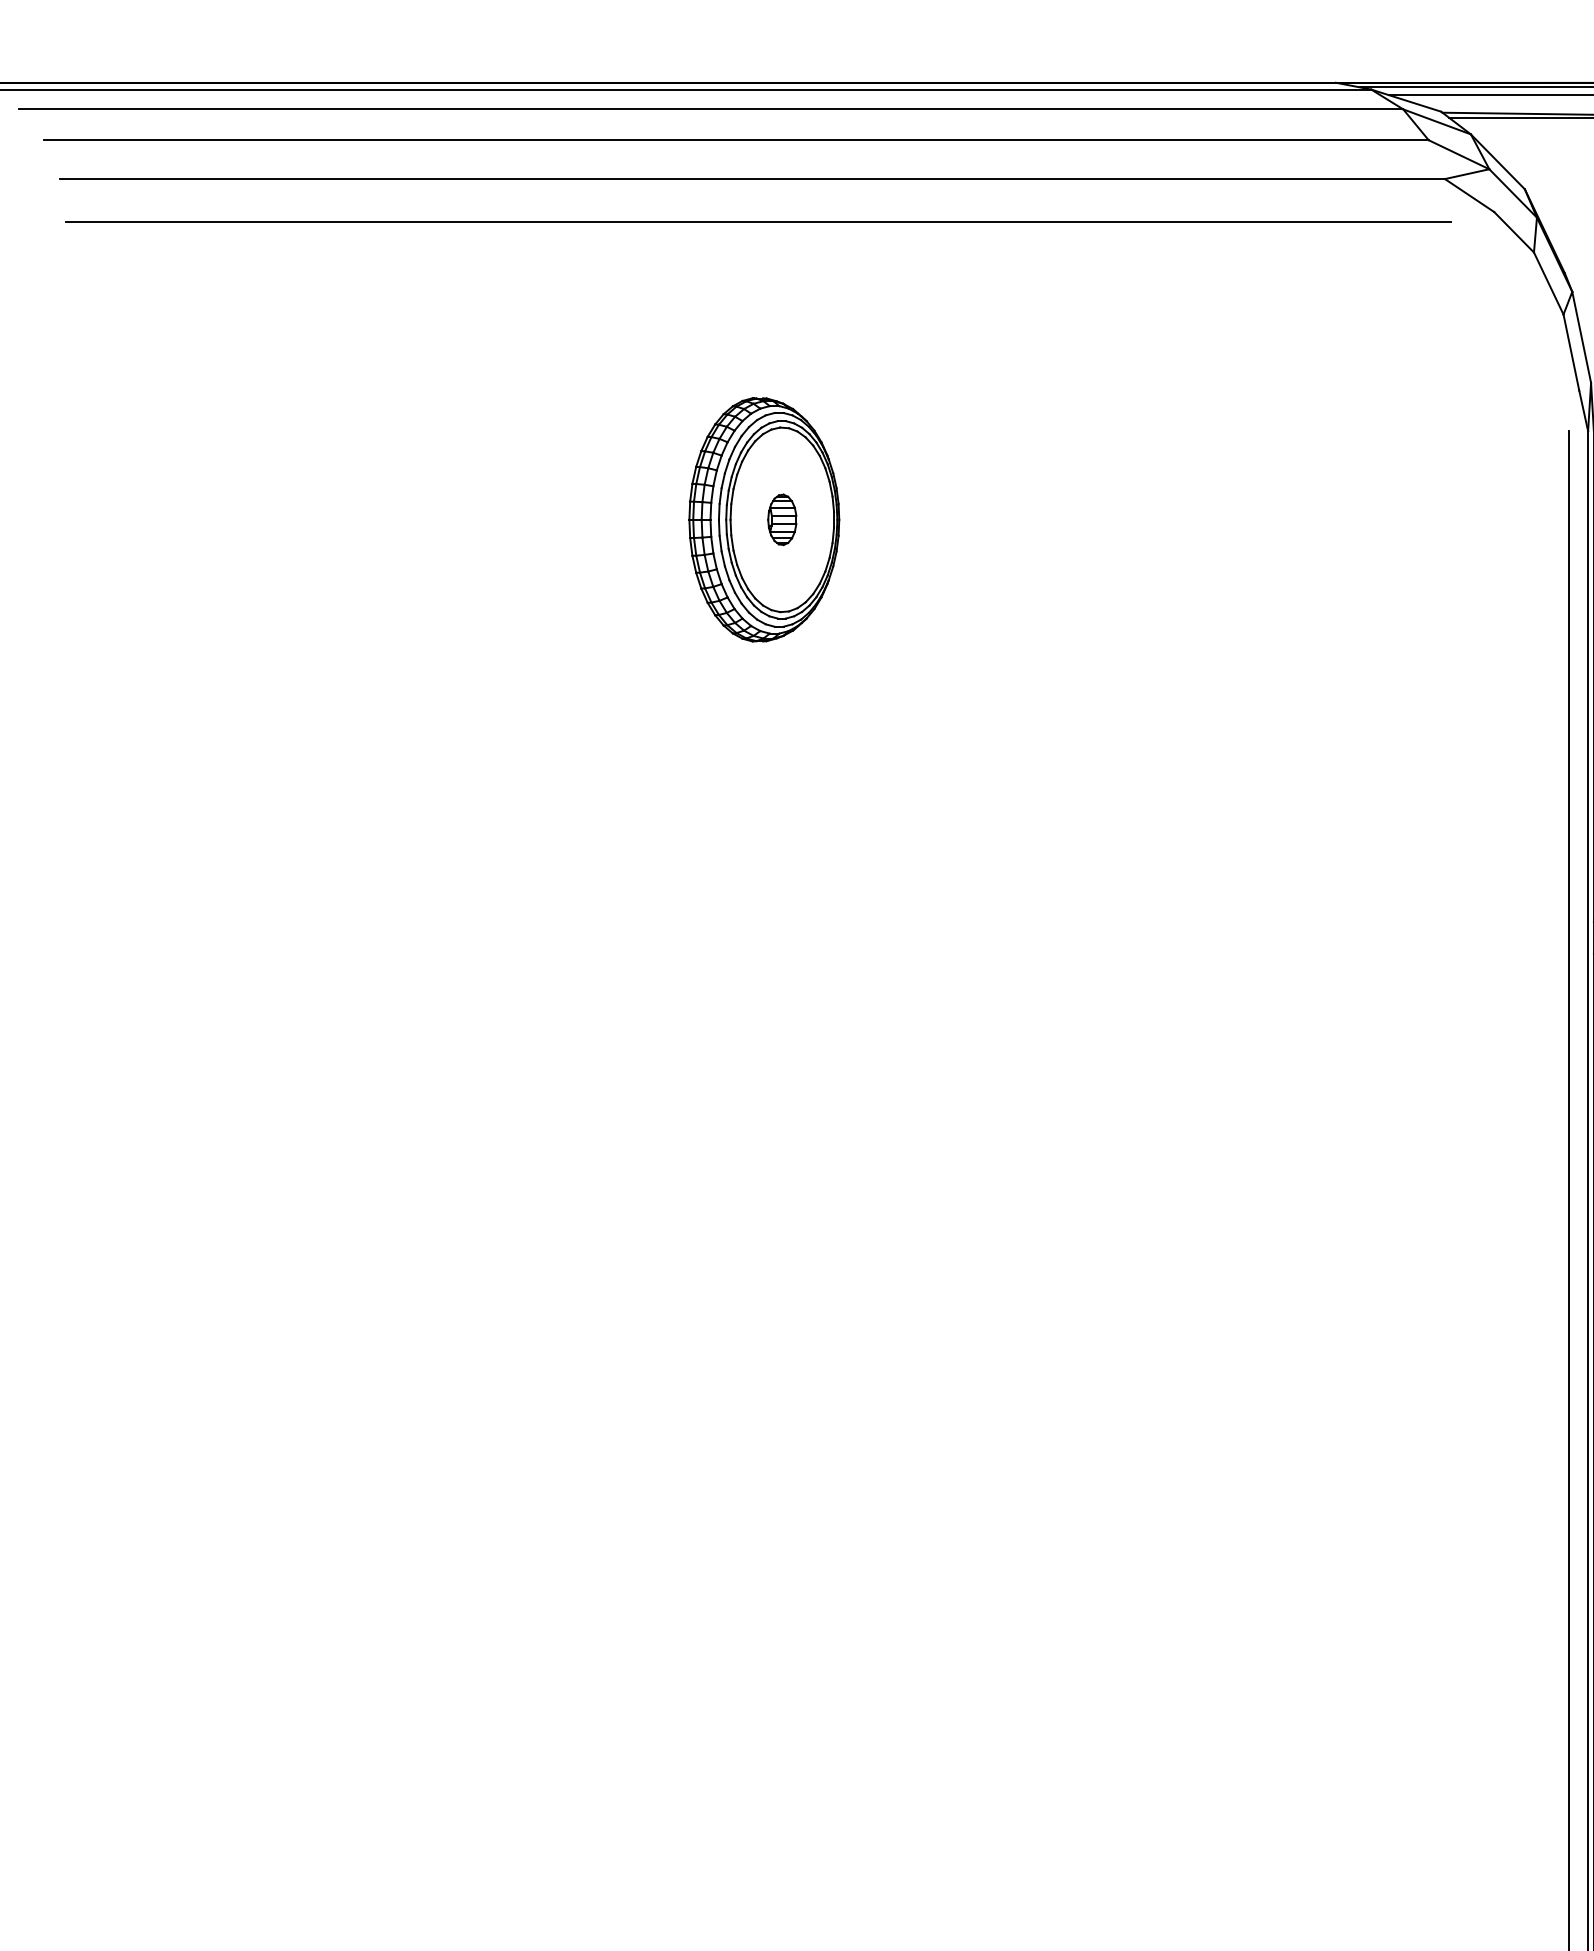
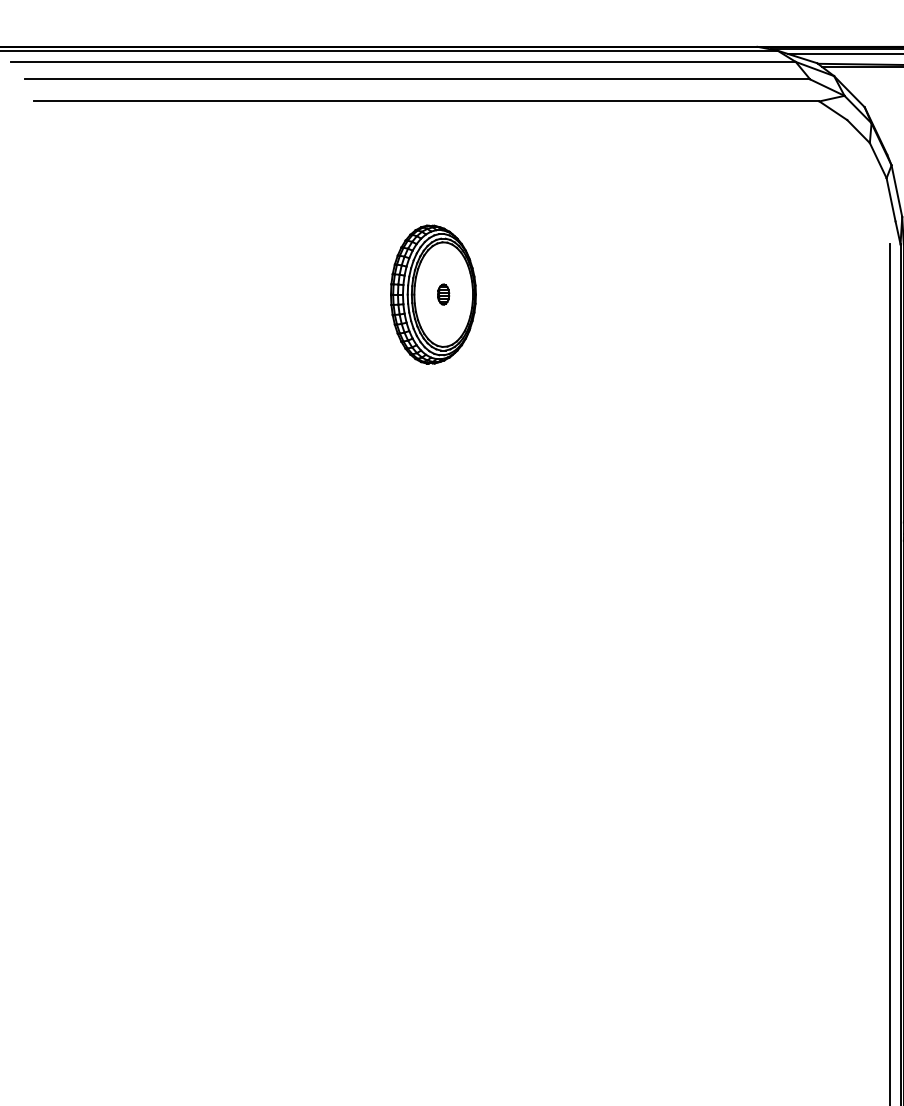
line: (757, 221) -> (429, 125), removed
part: (782, 519) -> (443, 294), size x0.7

